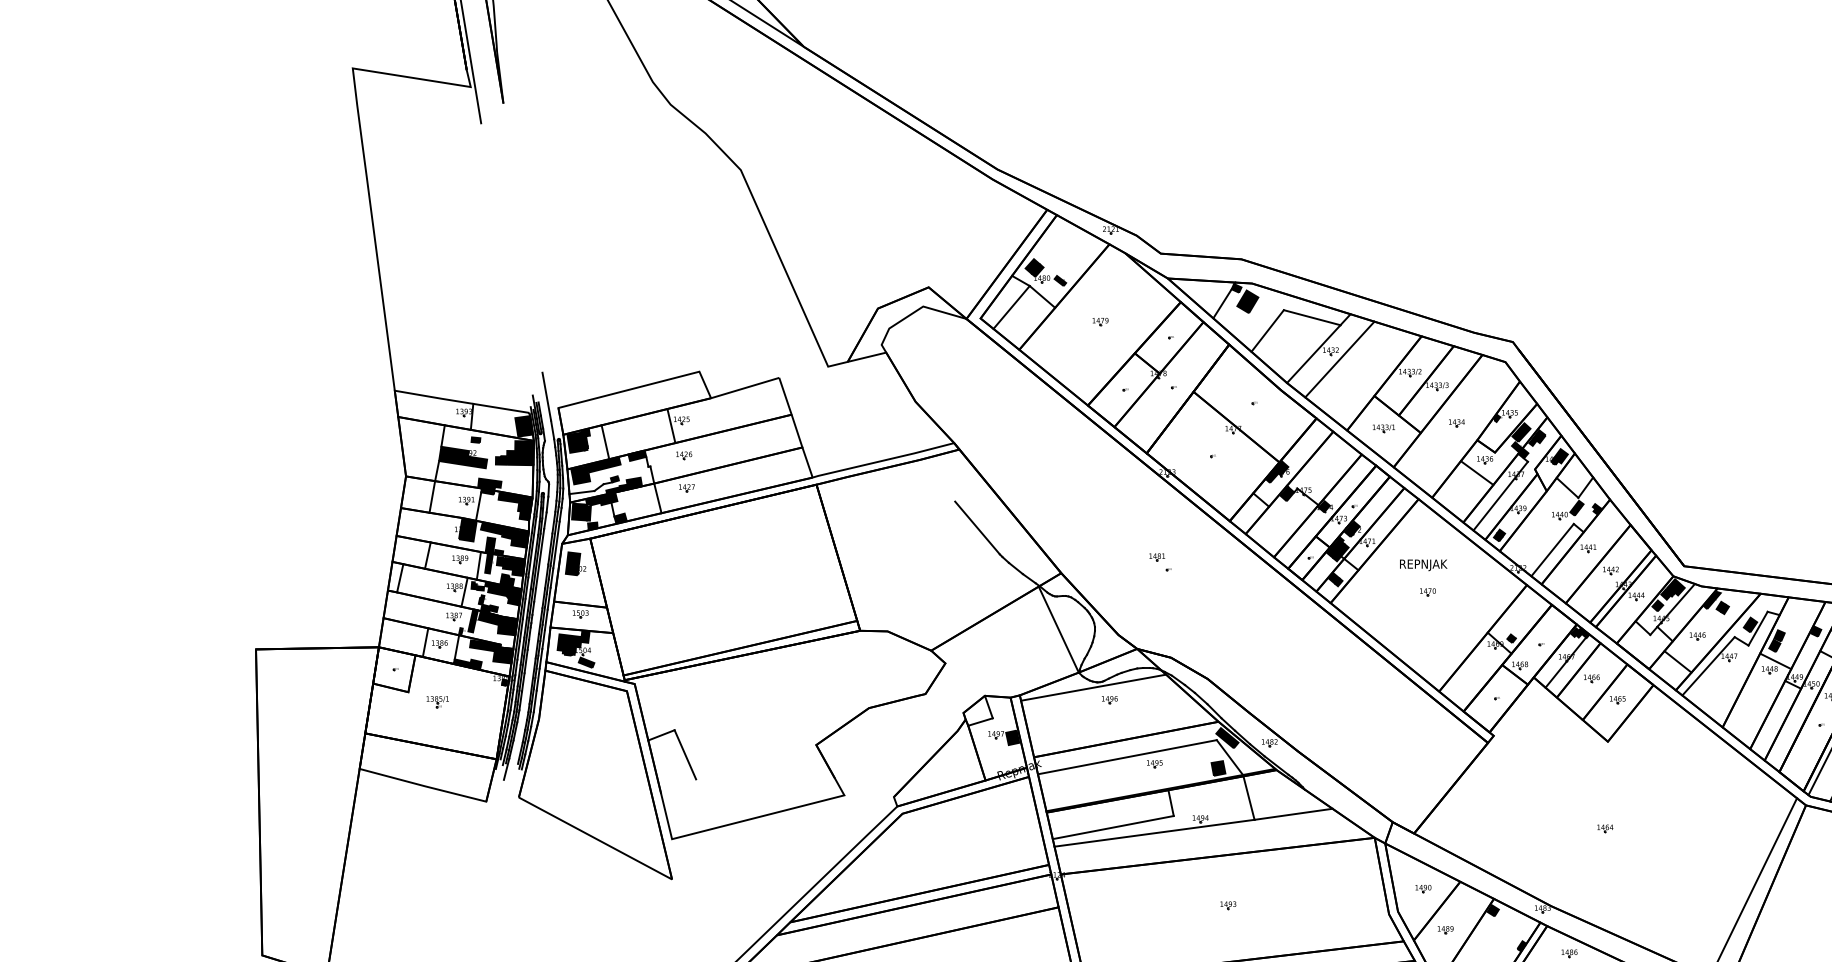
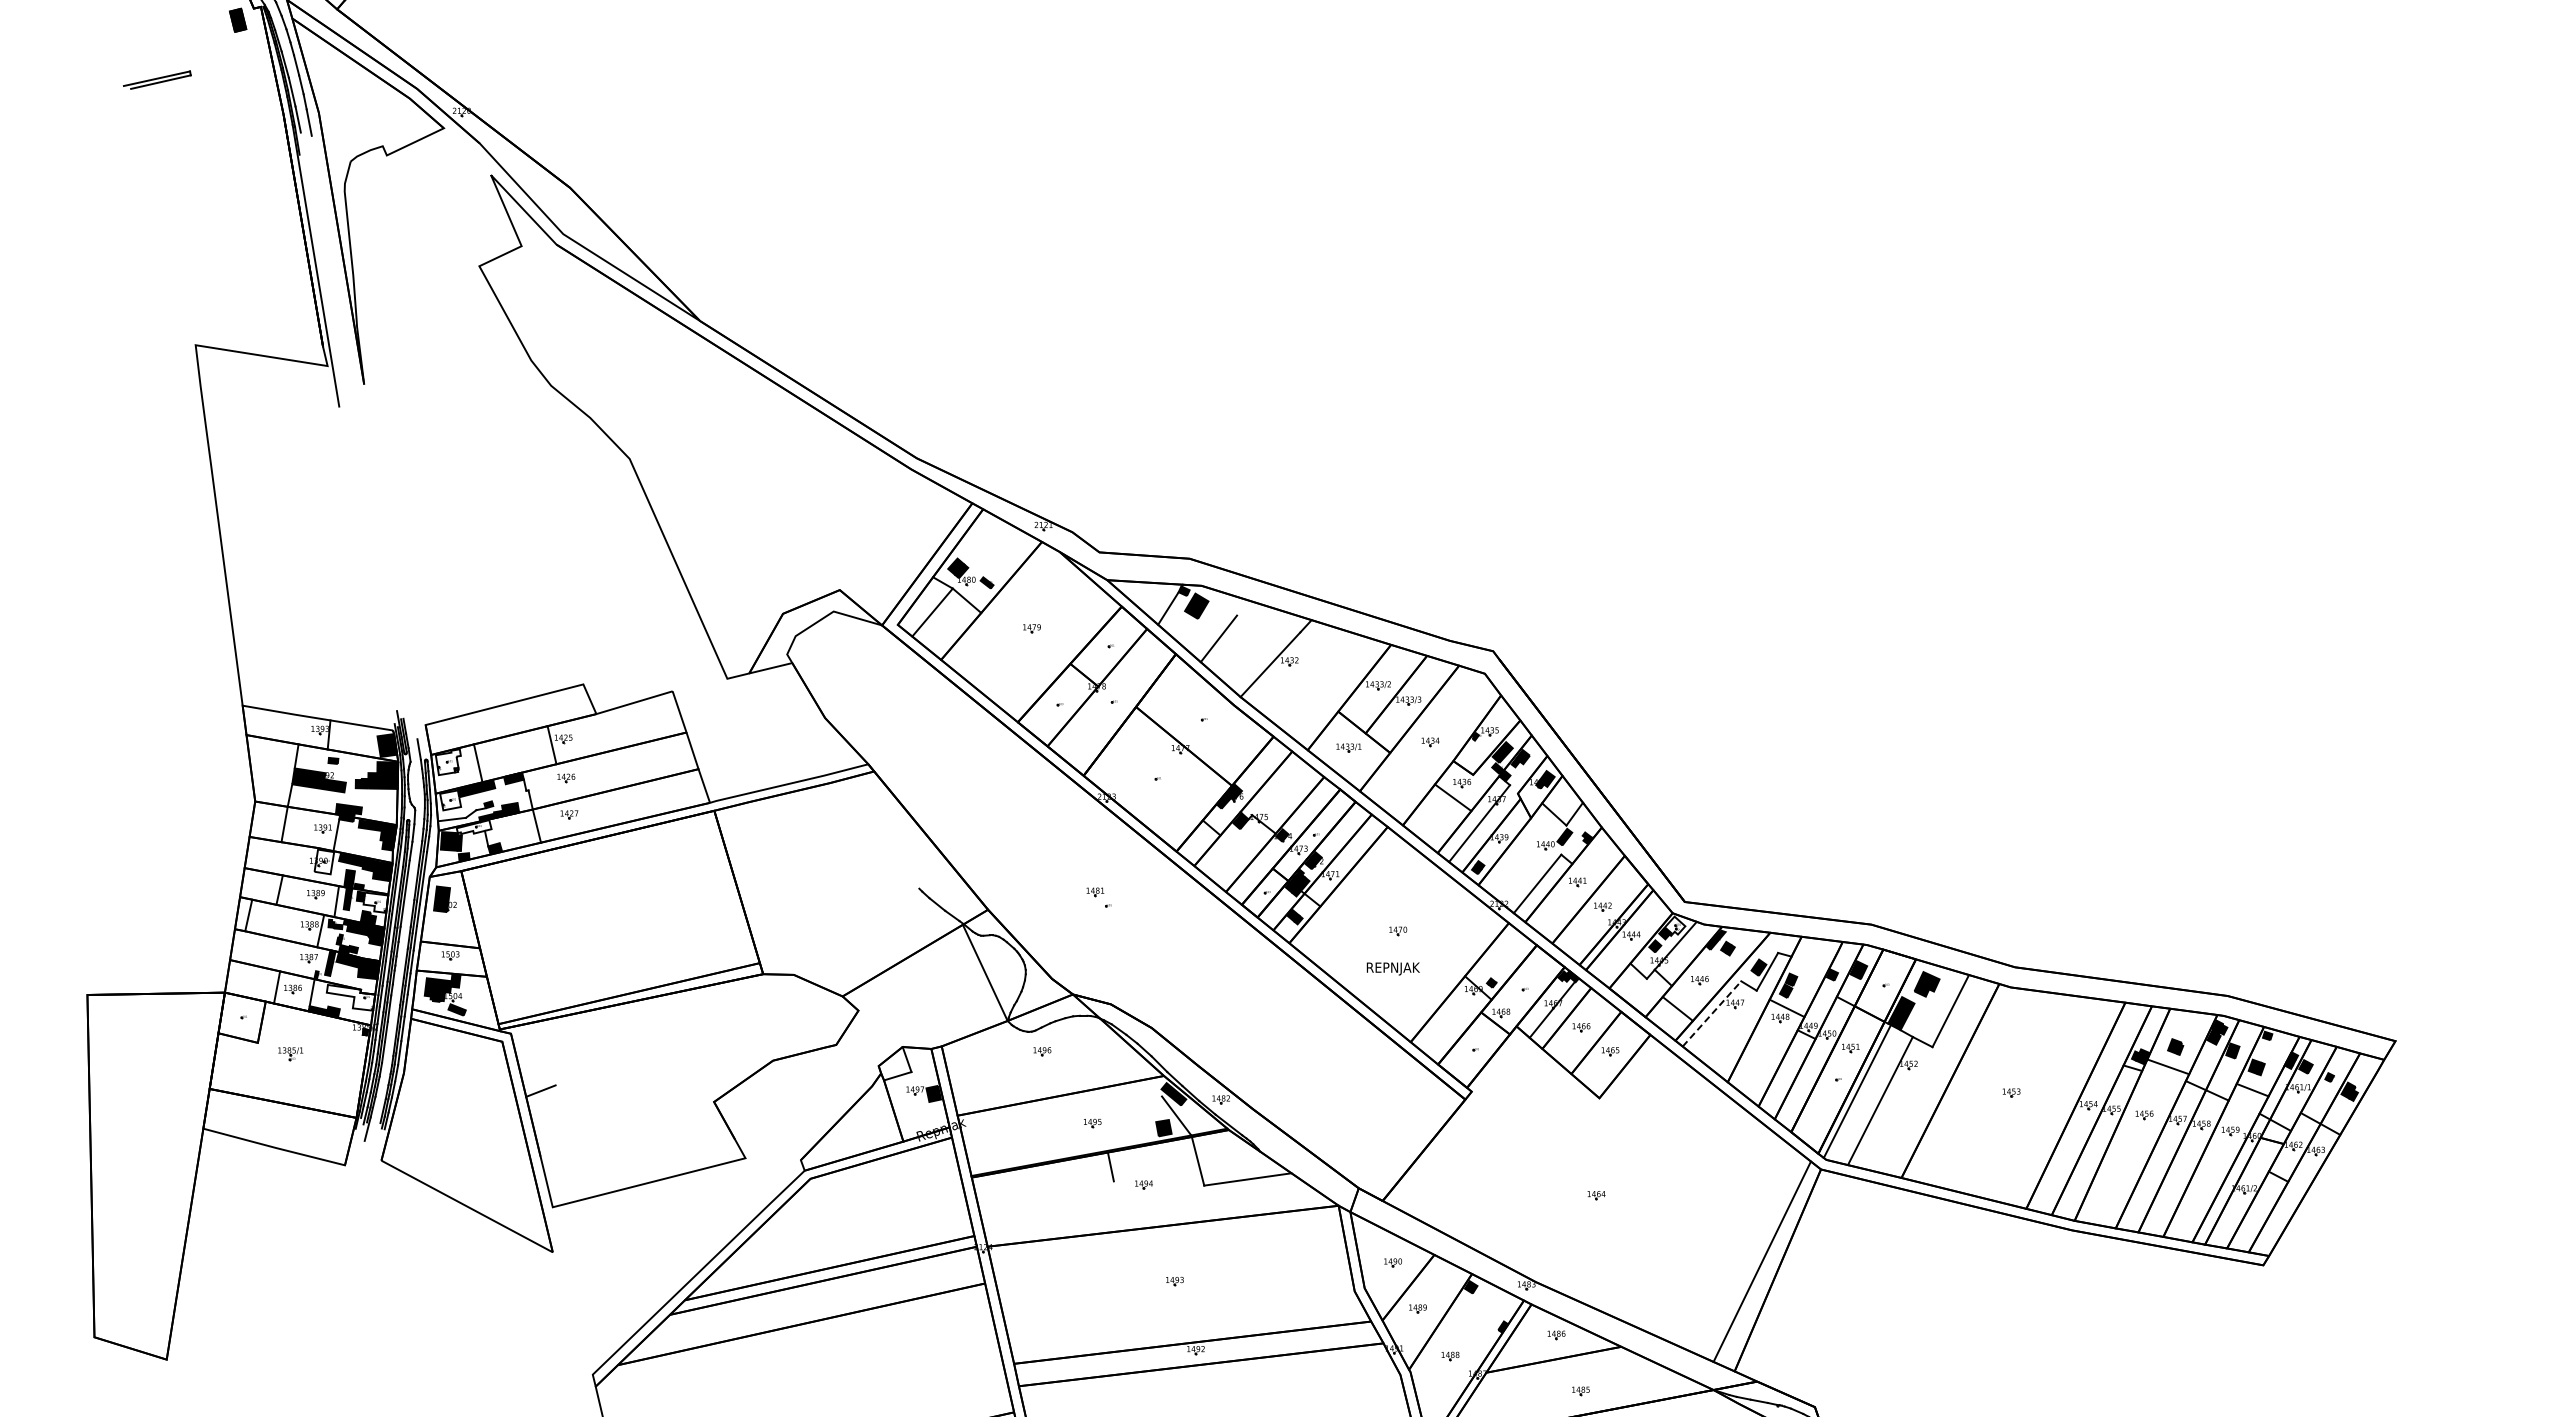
line: (1312, 317) -> (1268, 623), removed
line: (1339, 359) -> (1299, 670), removed
line: (546, 396) -> (412, 712), removed
fill: (577, 441) -> (447, 762), removed
fill: (580, 475) -> (450, 800), removed
fill: (601, 499) -> (473, 827), removed
line: (977, 527) -> (894, 858), removed
fill: (467, 530) -> (324, 861), removed
text: (1422, 564) -> (1392, 968), moved
fill: (513, 566) -> (375, 902), removed
fill: (1675, 587) -> (1674, 925), removed
fill: (491, 651) -> (350, 997), removed
line: (1708, 665) -> (1712, 1013), solid -> dashed
line: (1093, 687) -> (1024, 1037), removed
line: (685, 754) -> (567, 1112), removed
line: (1127, 757) -> (1062, 1115), removed
line: (1112, 827) -> (1045, 1194), removed
line: (1154, 833) -> (1092, 1200), removed

